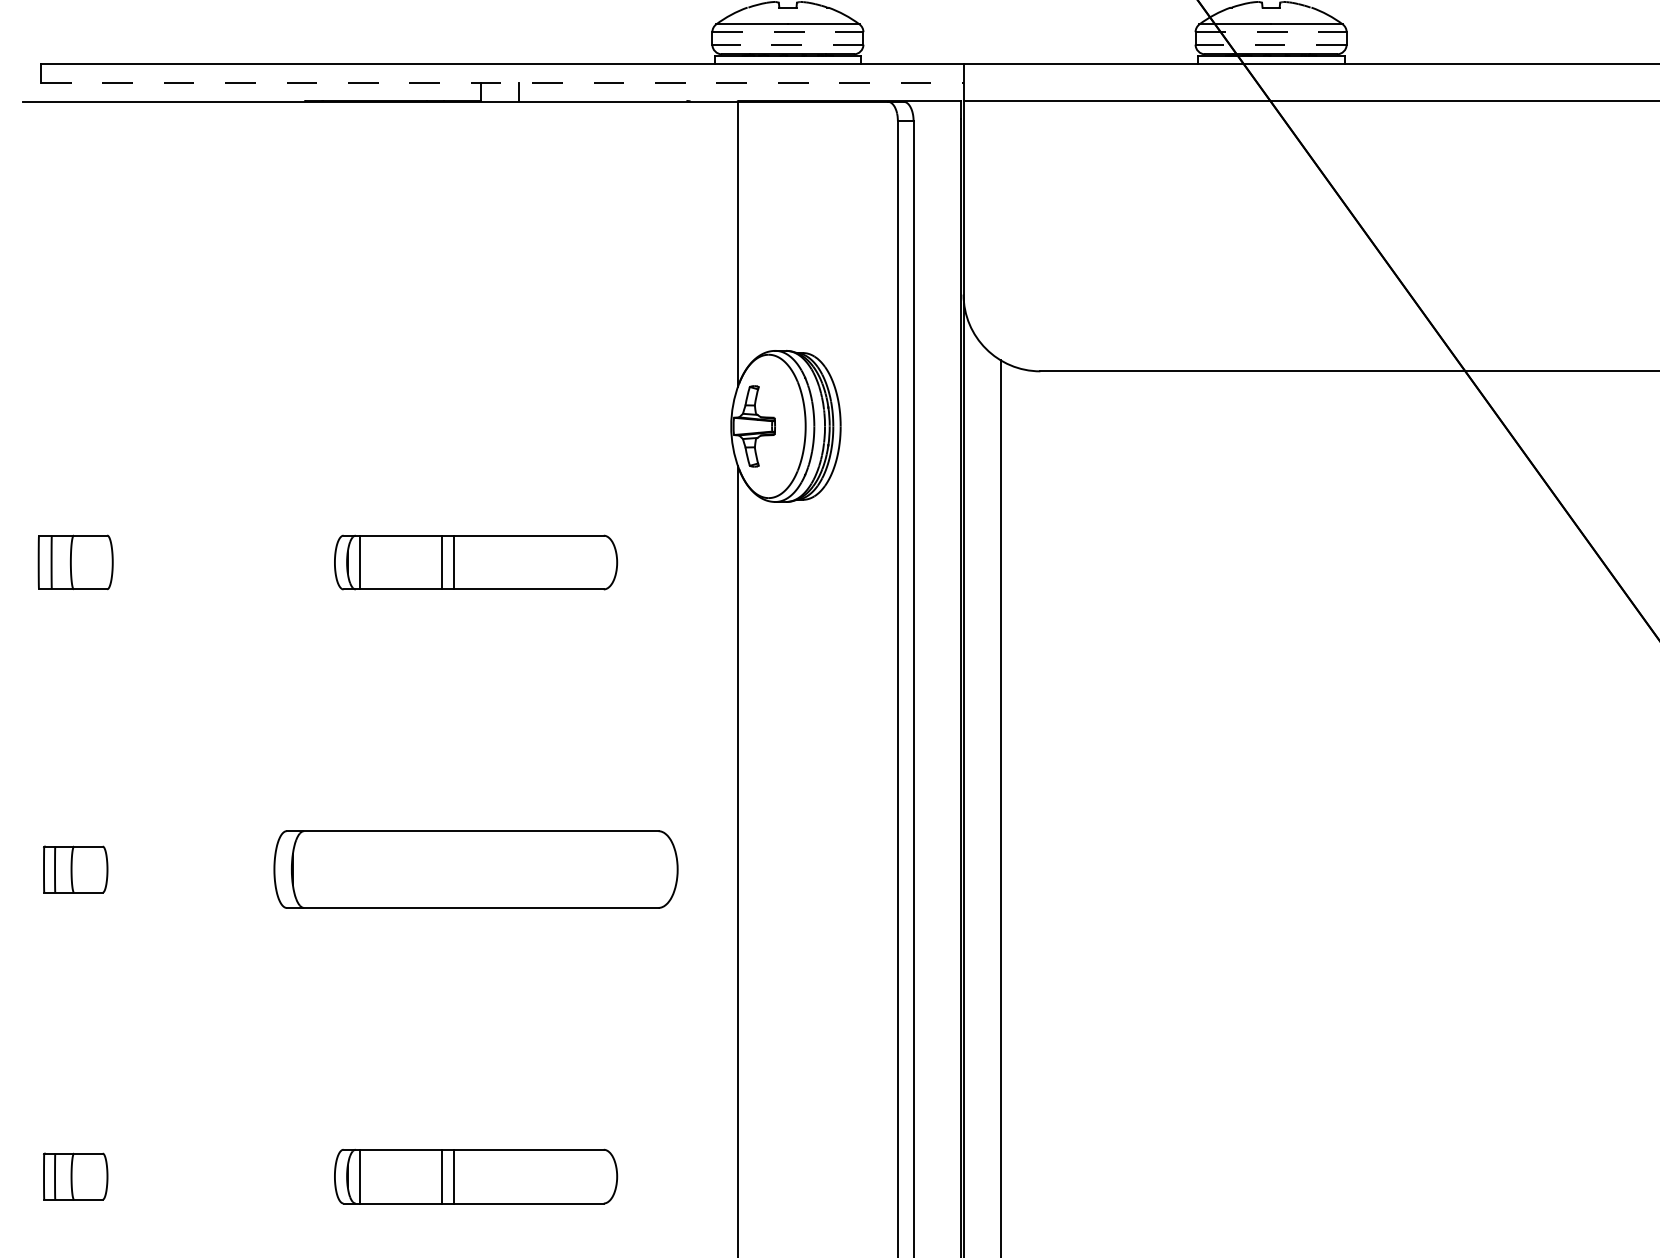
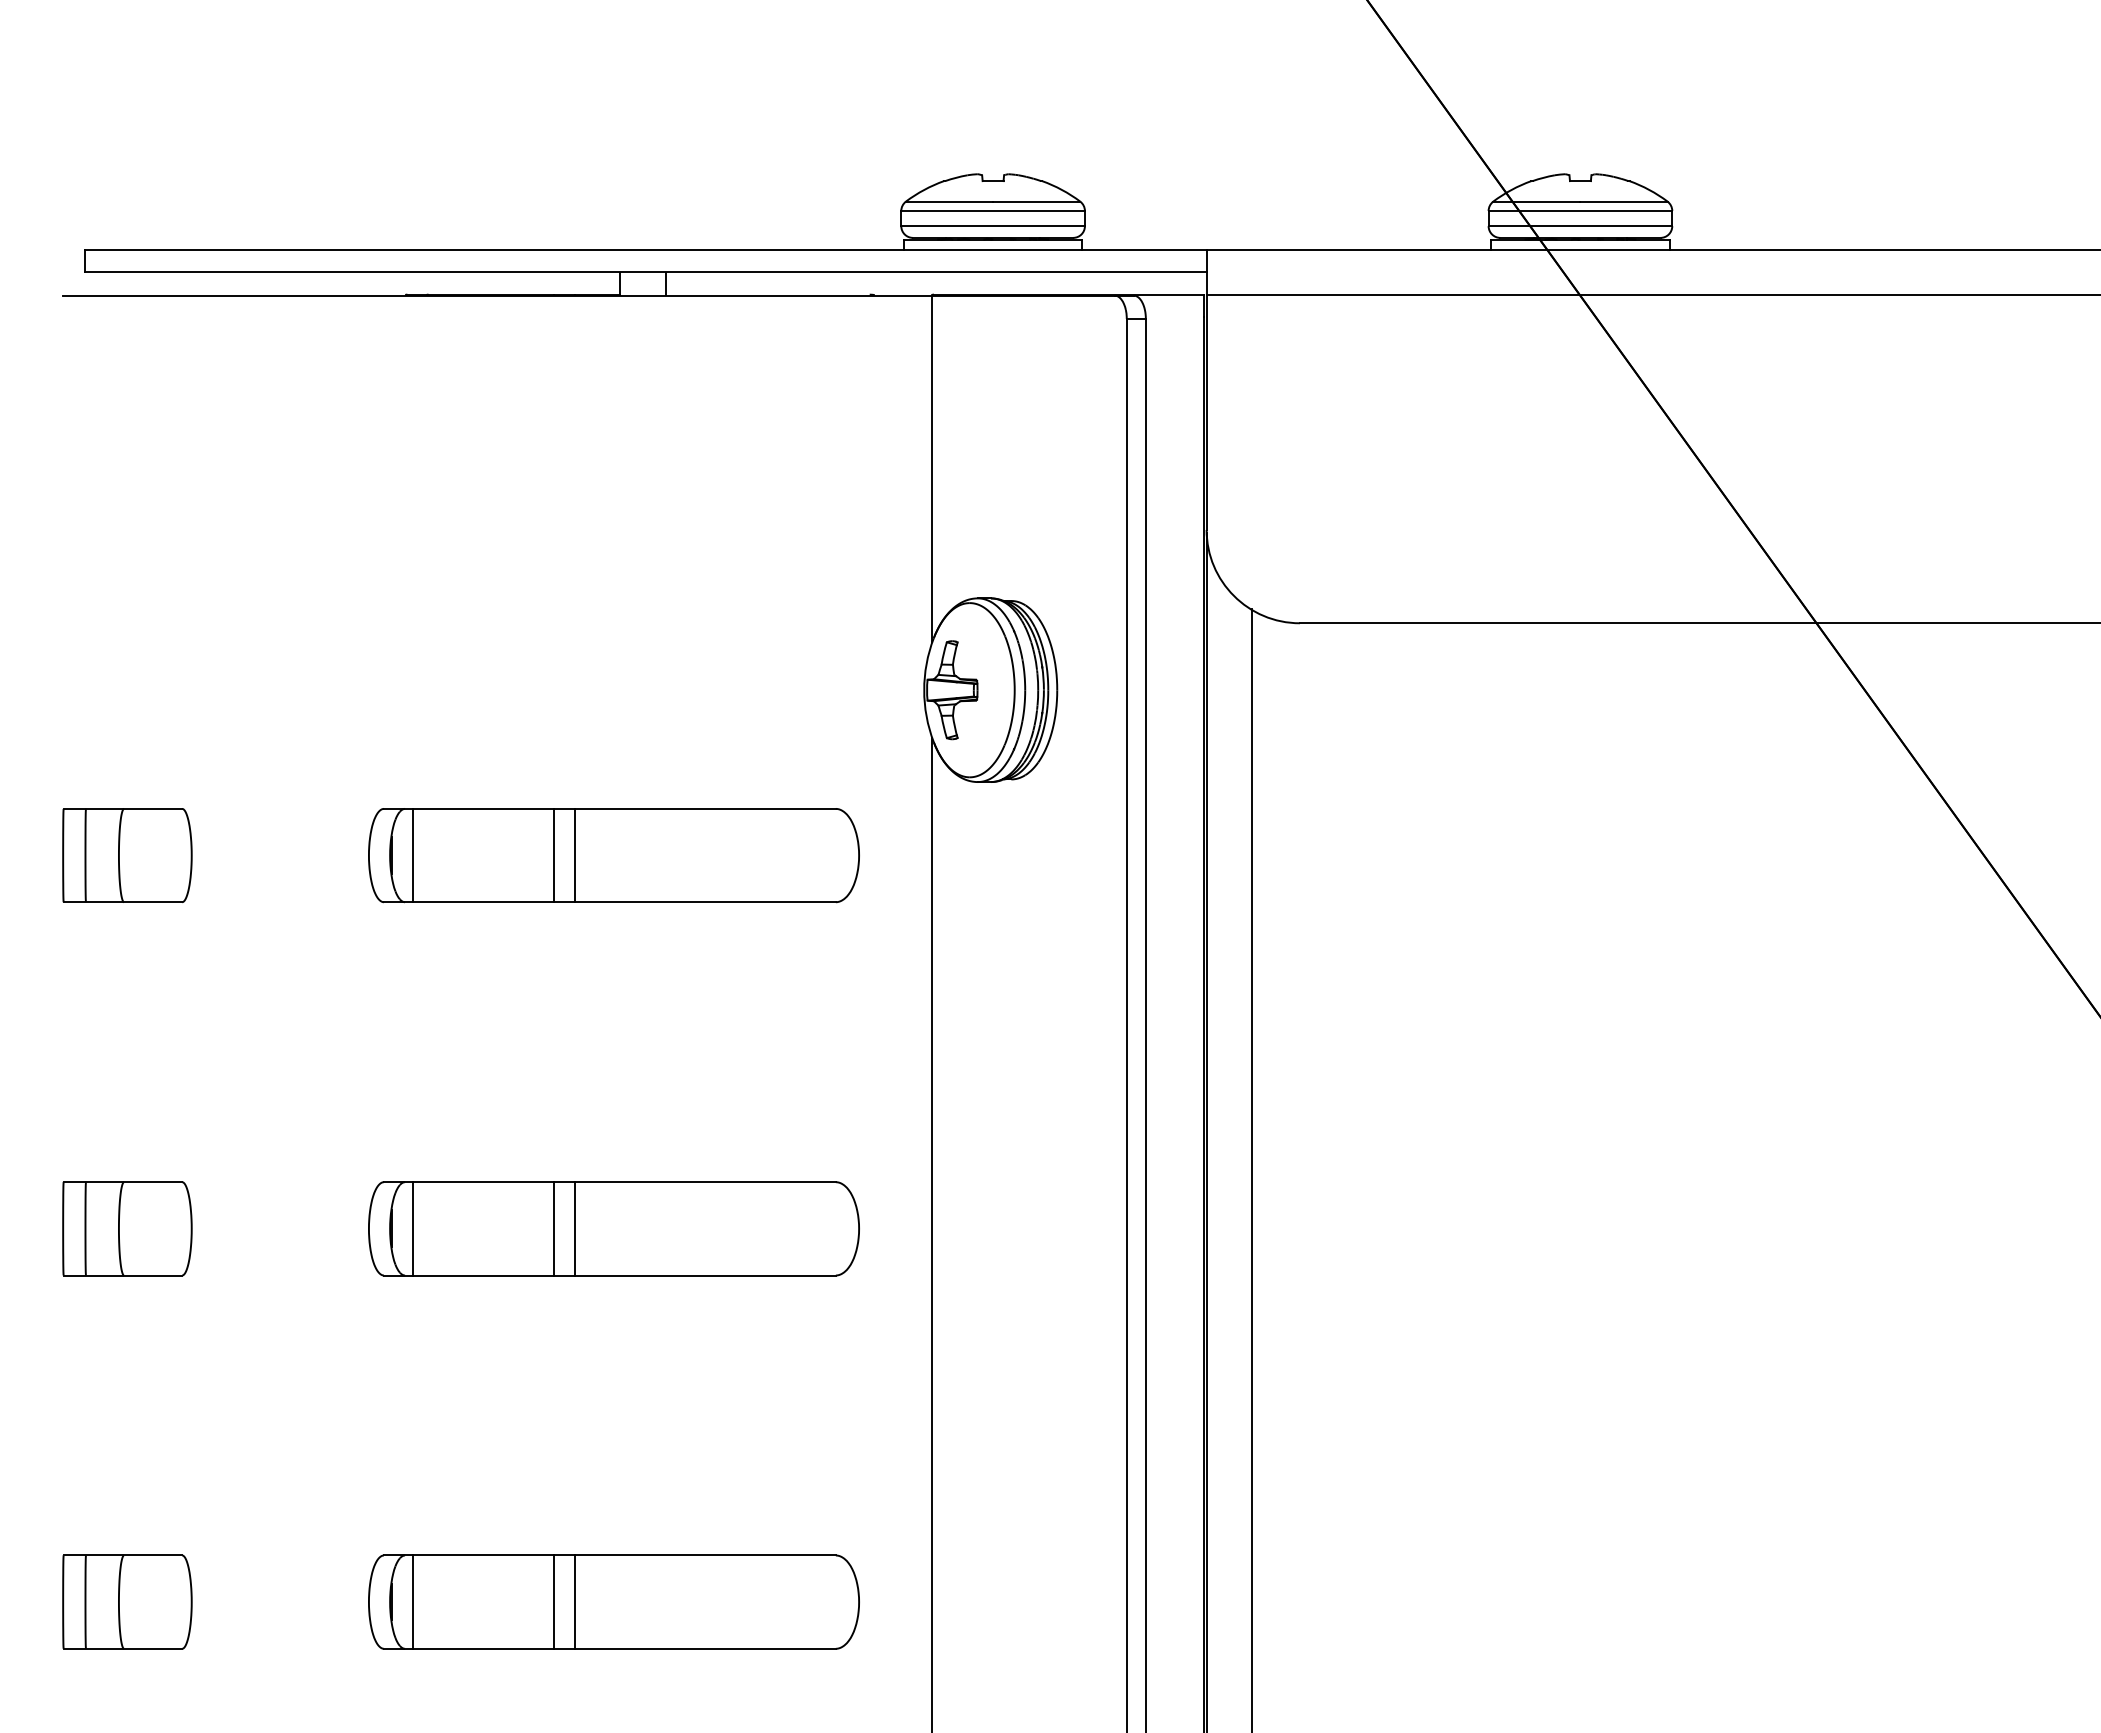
line: (788, 32) -> (993, 211), dashed -> solid
line: (1271, 32) -> (1580, 211), dashed -> solid
line: (788, 44) -> (993, 226), dashed -> solid
line: (1271, 44) -> (1580, 226), dashed -> solid
line: (501, 82) -> (645, 272), dashed -> solid
part: (75, 562) -> (127, 855), size x1.43
part: (475, 562) -> (613, 855), size x1.43
part: (75, 869) -> (127, 1228), size x1.67
line: (310, 869) -> (412, 1228), added
line: (427, 869) -> (554, 1228), added
line: (444, 869) -> (575, 1228), added
part: (75, 1176) -> (127, 1601), size x1.67
part: (475, 1176) -> (613, 1601), size x1.43

